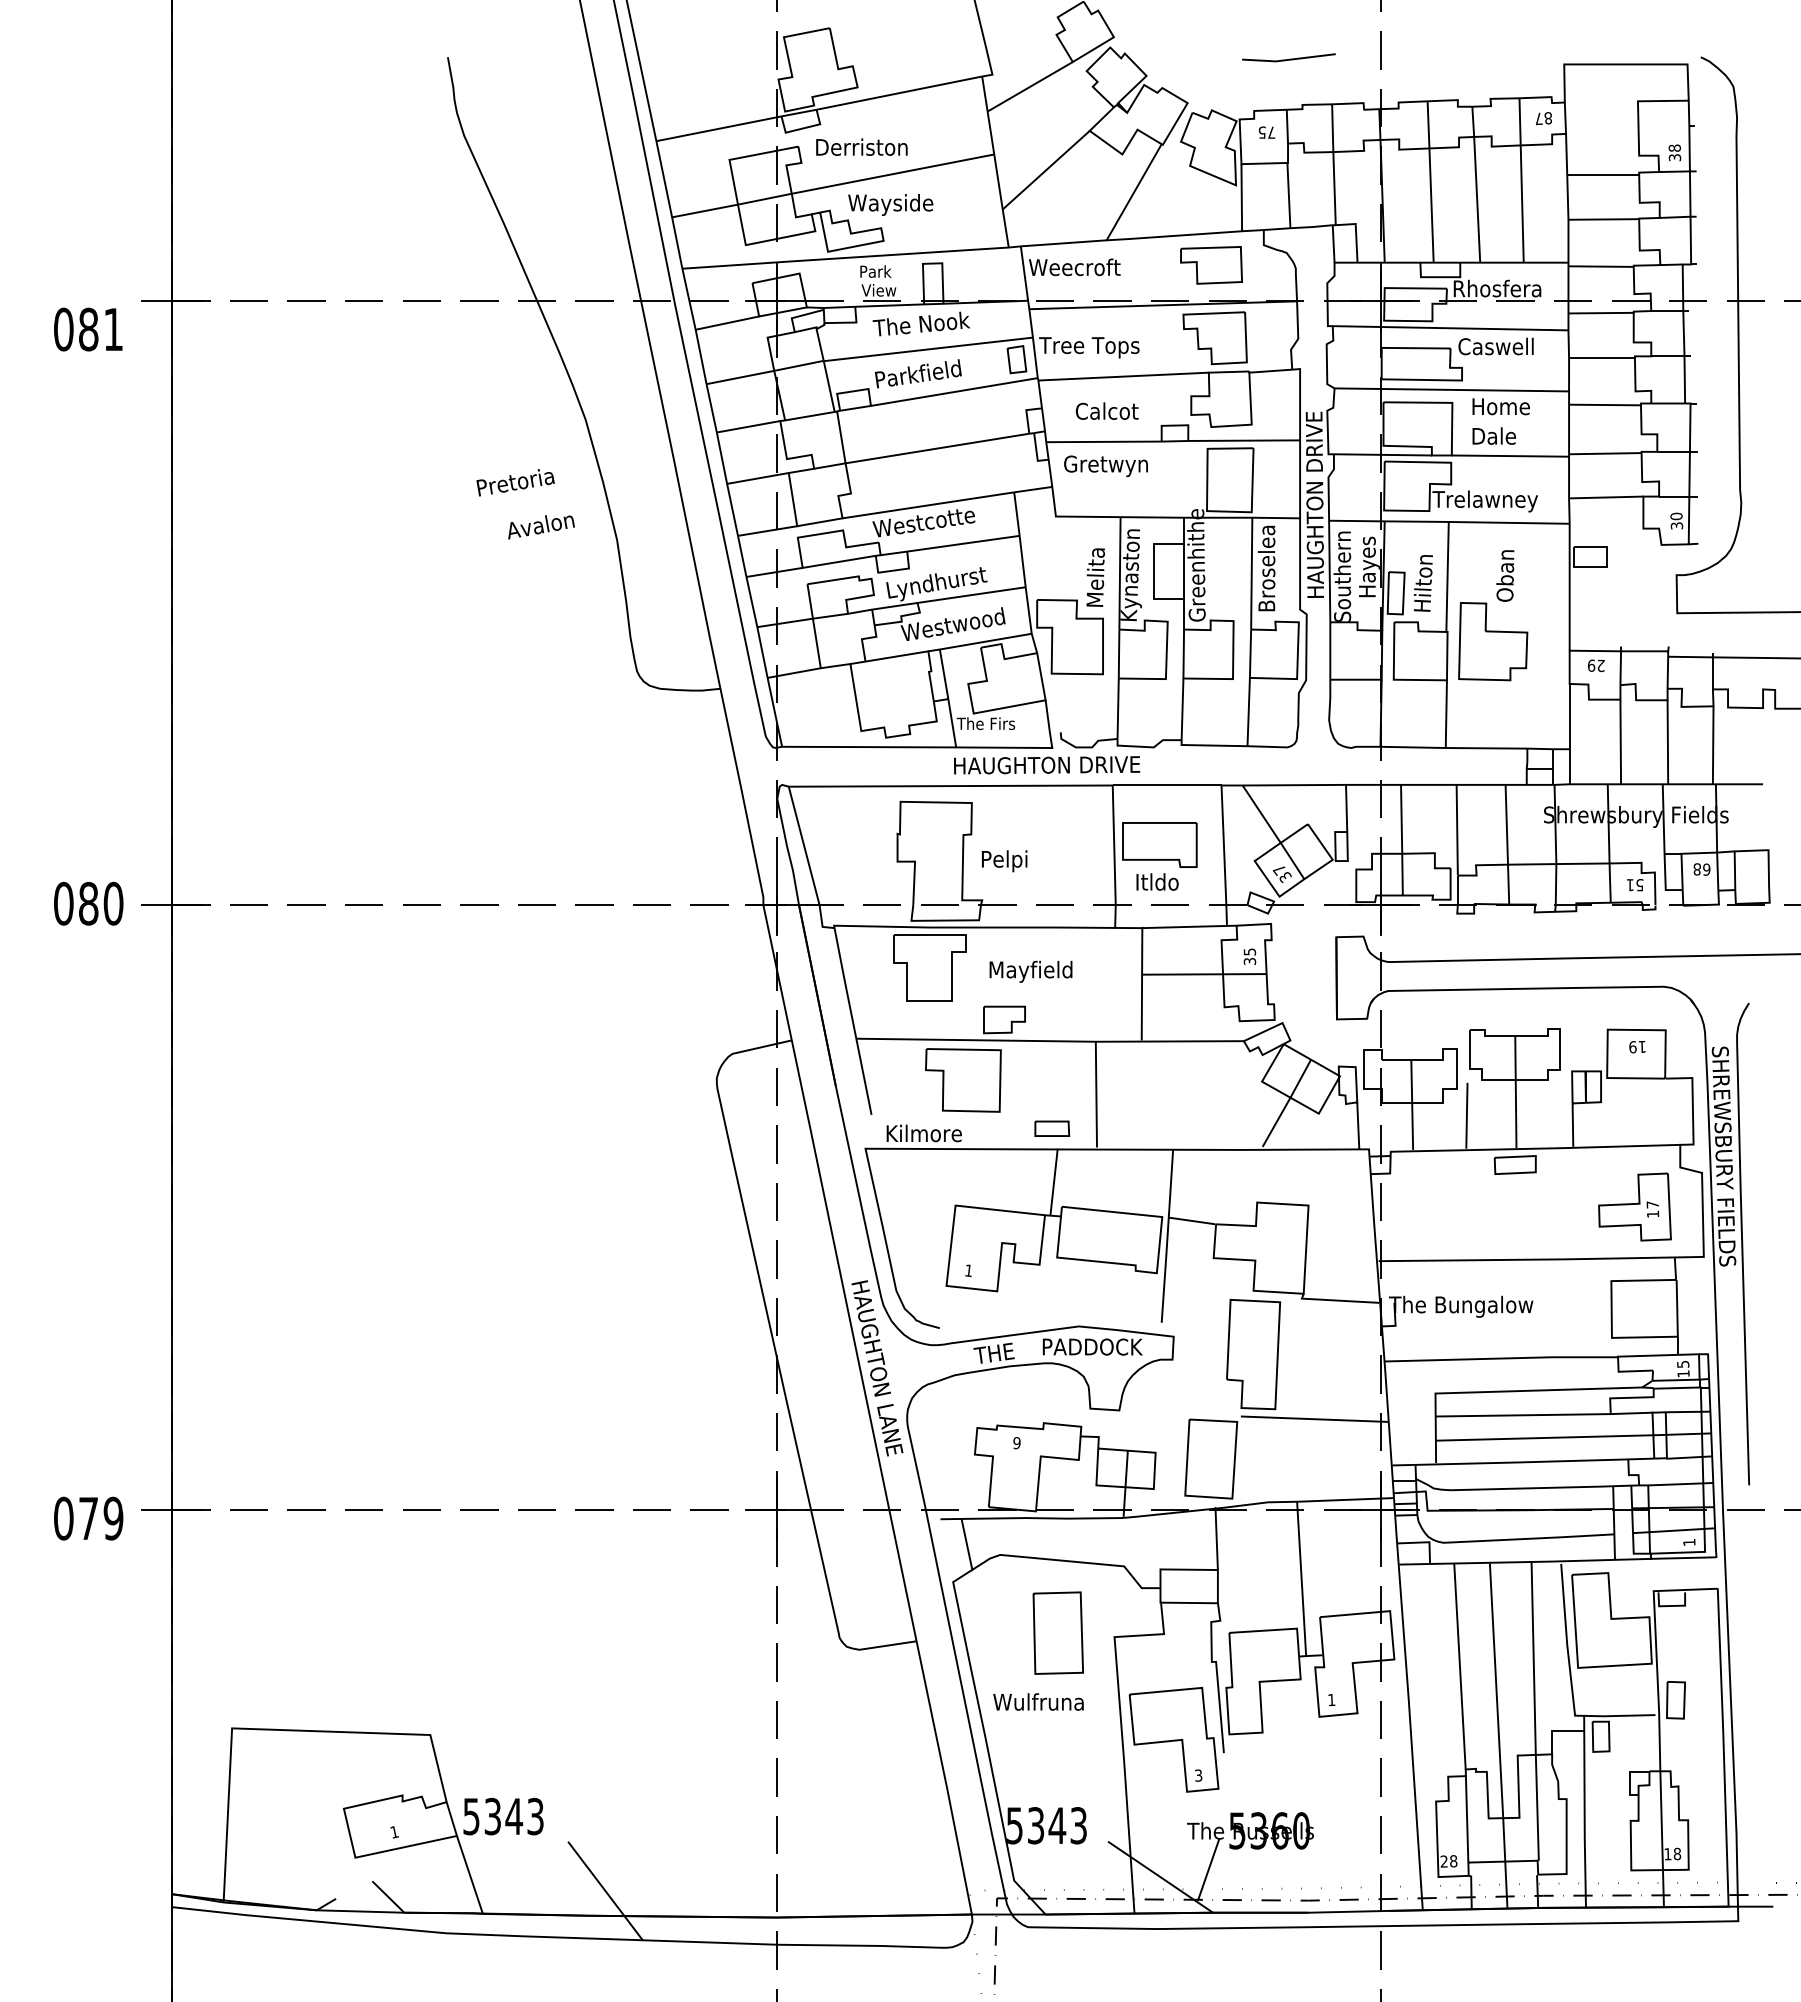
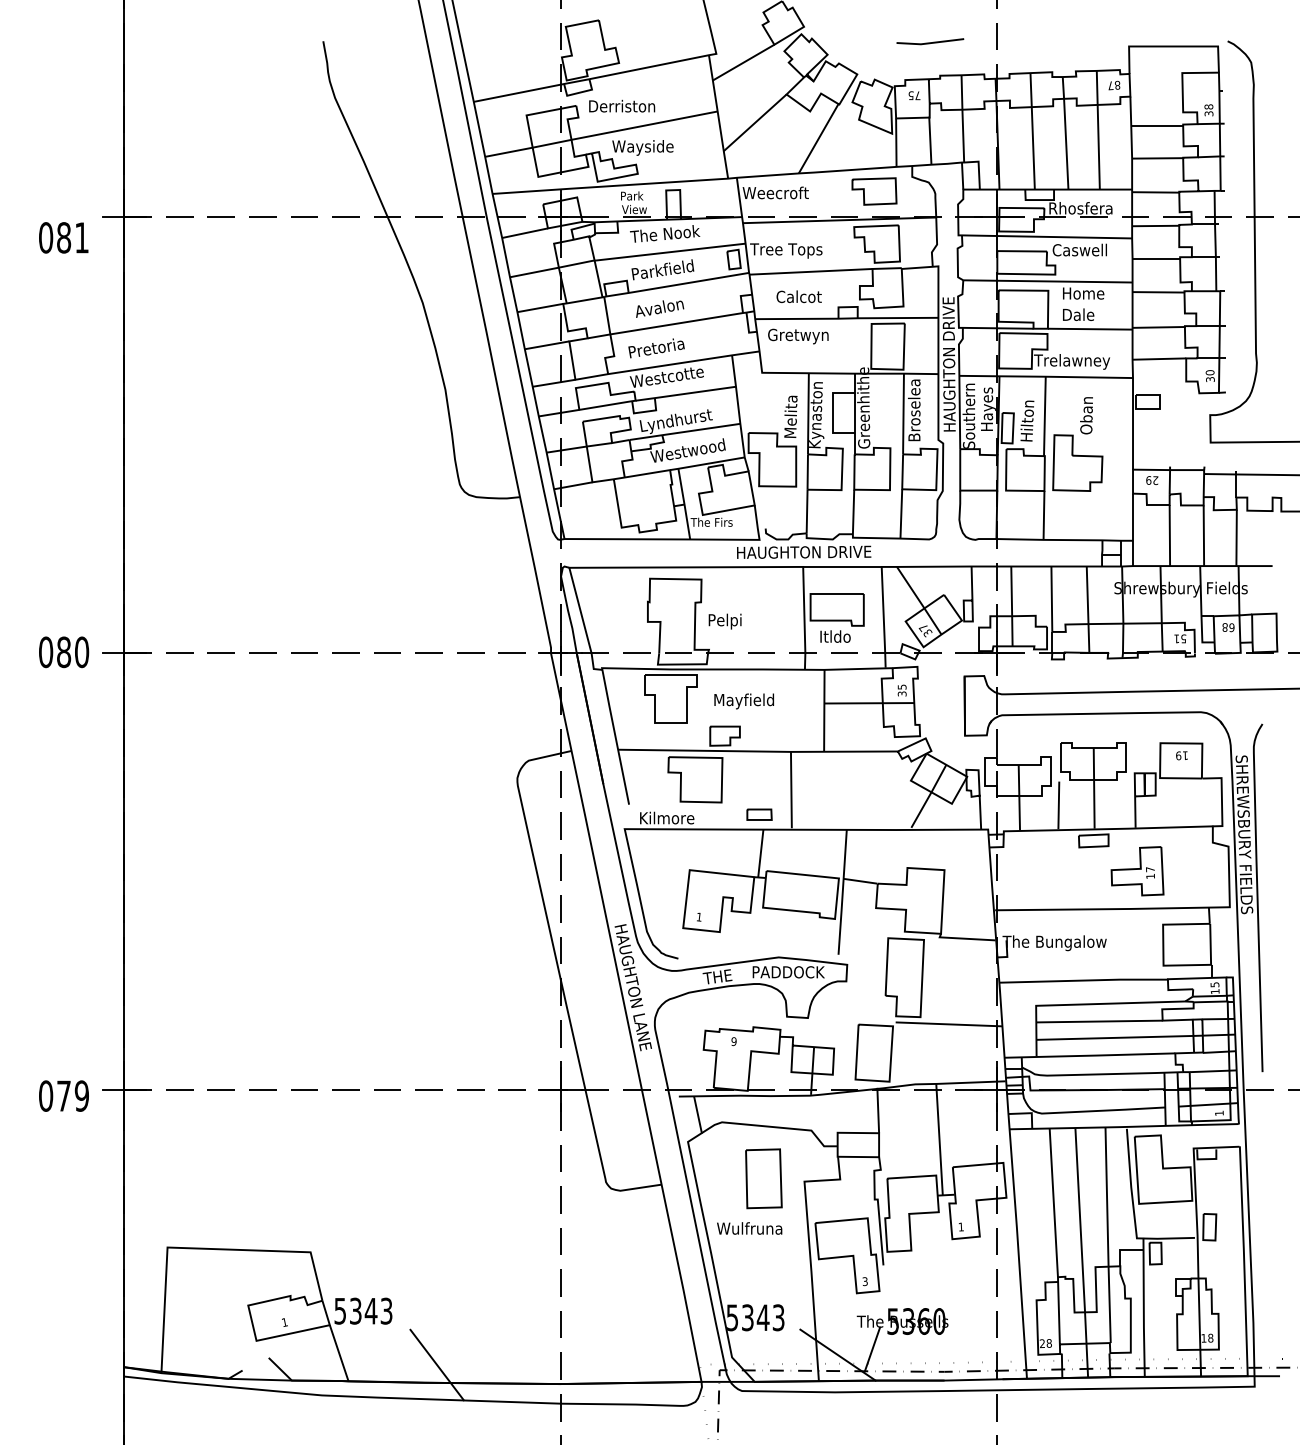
text: (515, 482) -> (656, 348), moved
text: (541, 527) -> (660, 309), moved
text: (1047, 765) -> (804, 552), moved
part: (1634, 1206) -> (1137, 870), moved

